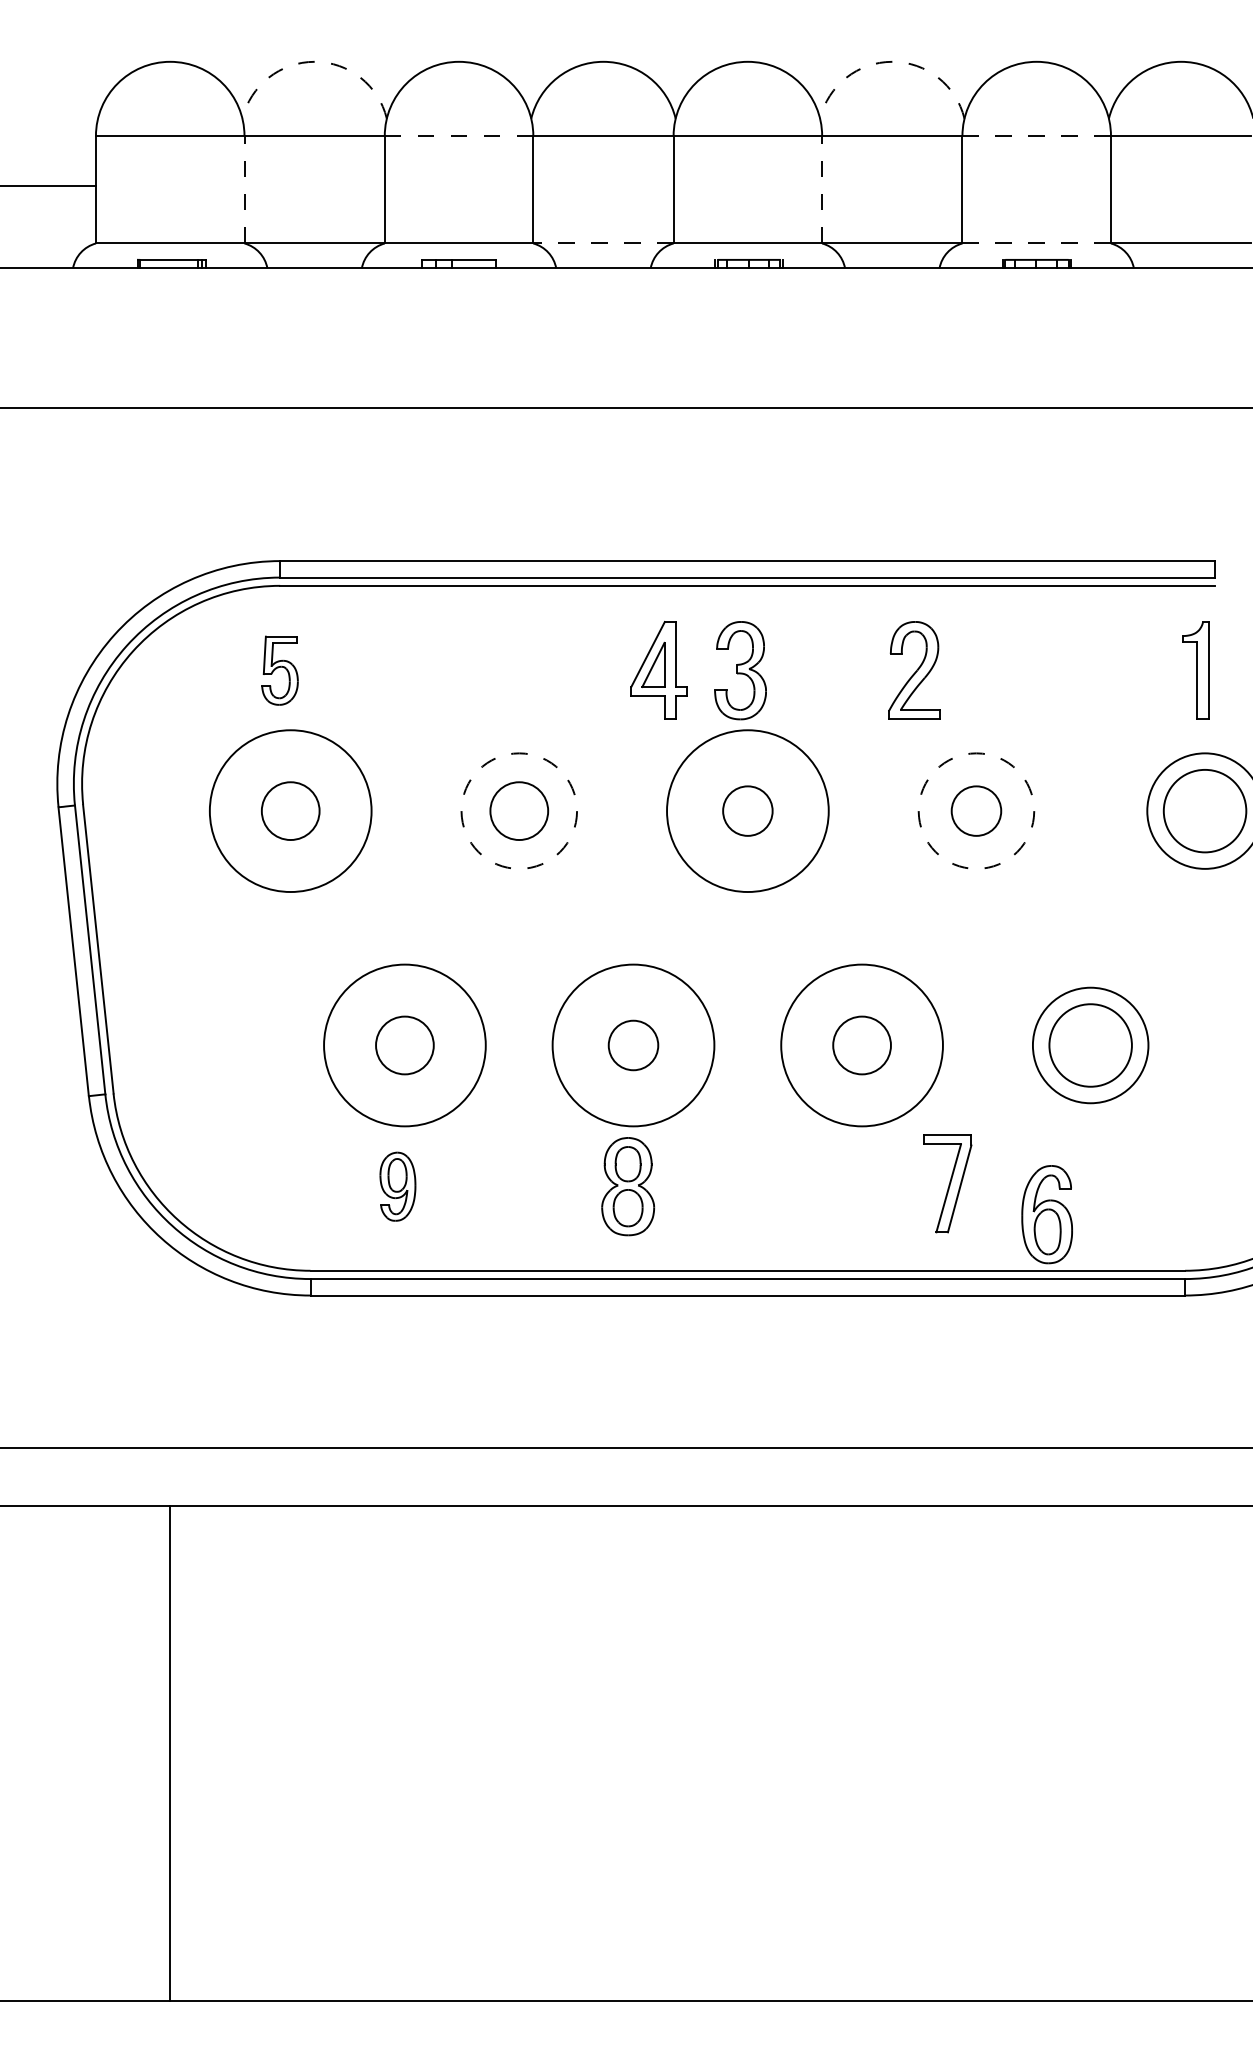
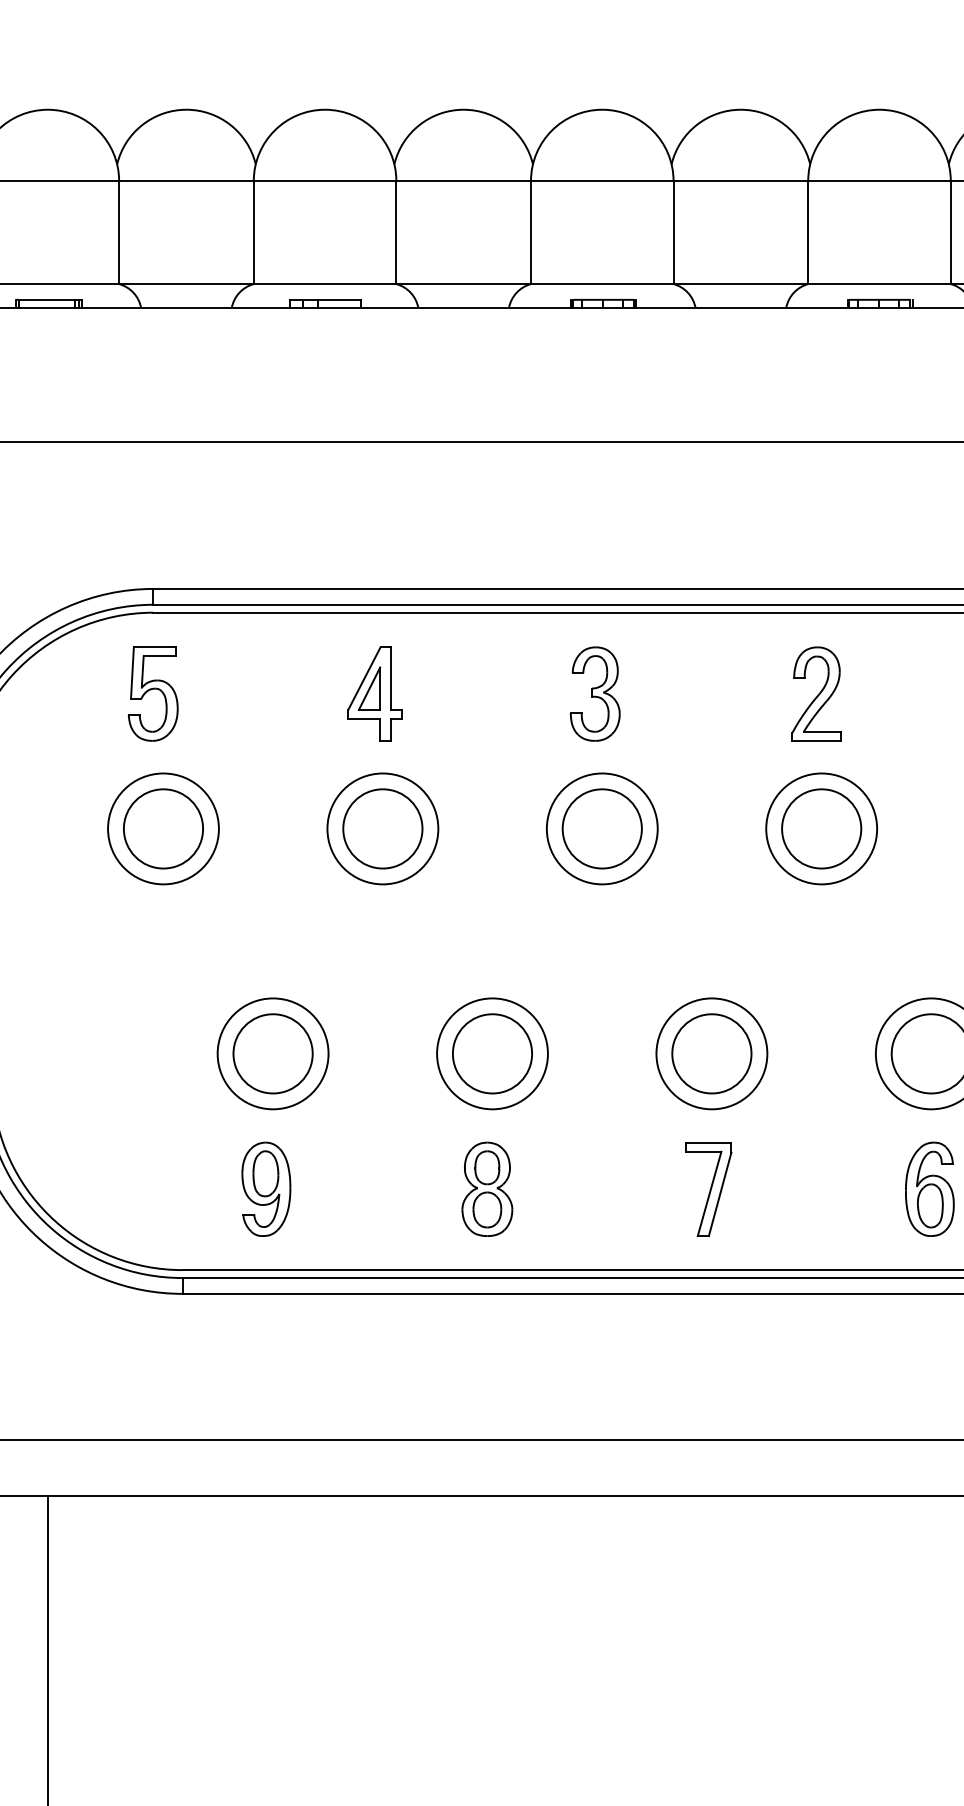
arc: (314, 61) -> (186, 109), dashed -> solid
arc: (892, 61) -> (741, 109), dashed -> solid
line: (458, 136) -> (324, 181), dashed -> solid
line: (1036, 136) -> (879, 181), dashed -> solid
line: (244, 189) -> (119, 232), dashed -> solid
line: (822, 189) -> (673, 232), dashed -> solid
line: (602, 243) -> (462, 284), dashed -> solid
line: (1036, 243) -> (879, 284), dashed -> solid
part: (279, 670) -> (152, 693), size x1.43
part: (658, 670) -> (374, 693), moved
part: (914, 670) -> (816, 693), moved
circle: (290, 810) -> (163, 828), size x0.71
circle: (290, 810) -> (163, 828), size x1.43
circle: (519, 810) -> (383, 828), dashed -> solid
circle: (519, 810) -> (383, 828), size x1.43
circle: (747, 810) -> (601, 828), size x0.71
circle: (747, 810) -> (601, 828), size x1.67
circle: (976, 810) -> (821, 828), dashed -> solid
circle: (976, 810) -> (821, 828), size x1.67
circle: (404, 1045) -> (272, 1053), size x0.71
circle: (404, 1045) -> (272, 1053), size x1.43
circle: (633, 1045) -> (492, 1053), size x0.71
circle: (633, 1045) -> (492, 1053), size x1.67
circle: (861, 1045) -> (711, 1053), size x0.71
circle: (861, 1045) -> (711, 1053), size x1.43
part: (947, 1183) -> (708, 1189), moved
part: (397, 1186) -> (265, 1189), size x1.43
part: (1046, 1214) -> (929, 1189), moved

